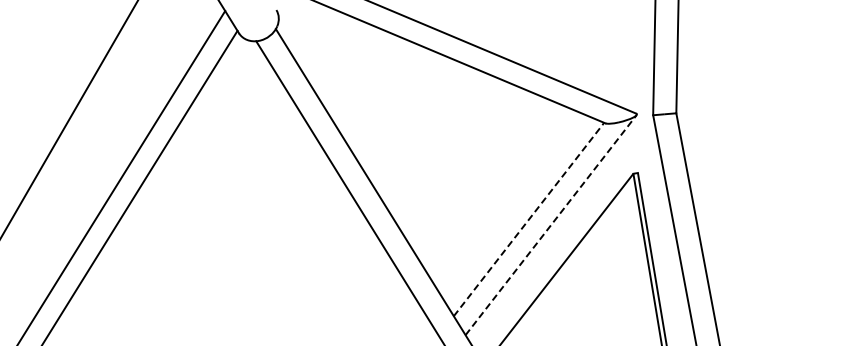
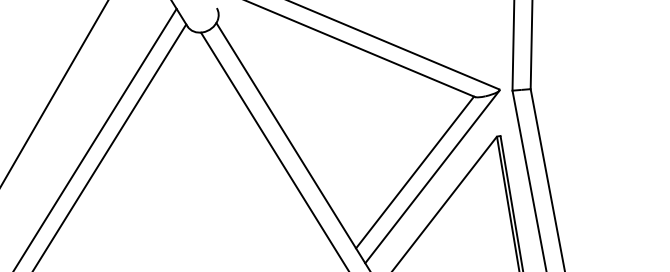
line: (529, 219) -> (415, 172), dashed -> solid
line: (551, 224) -> (432, 176), dashed -> solid

